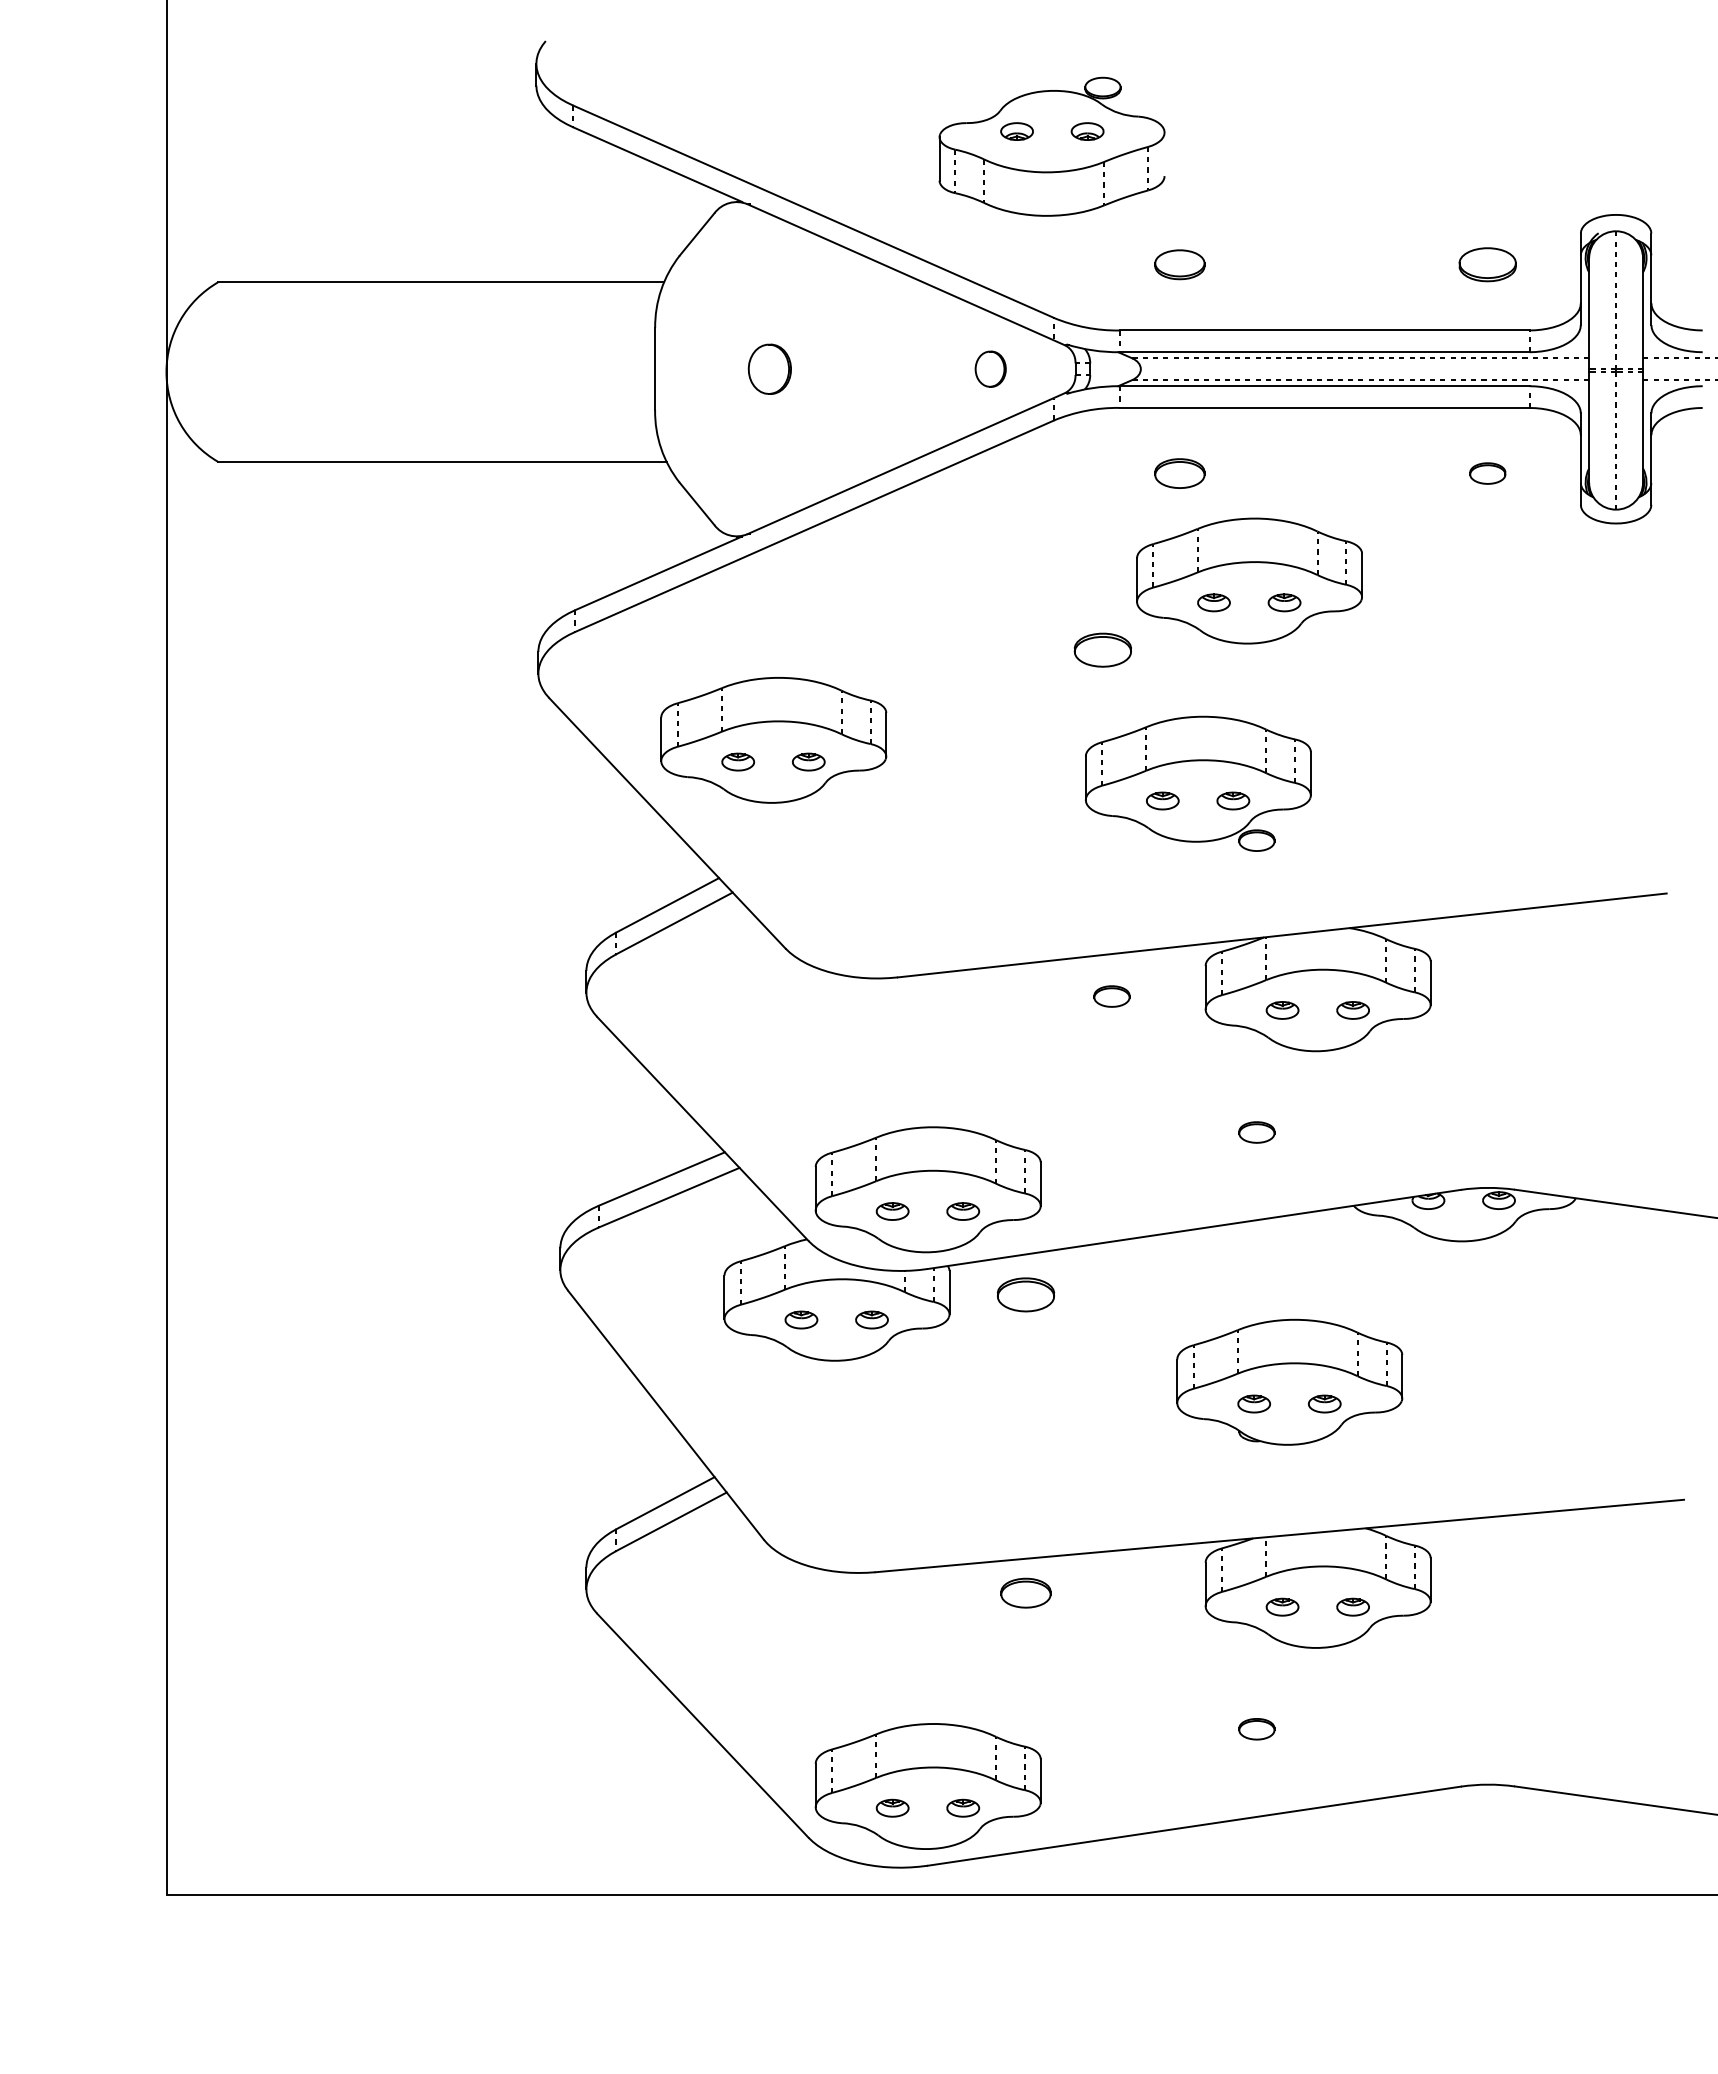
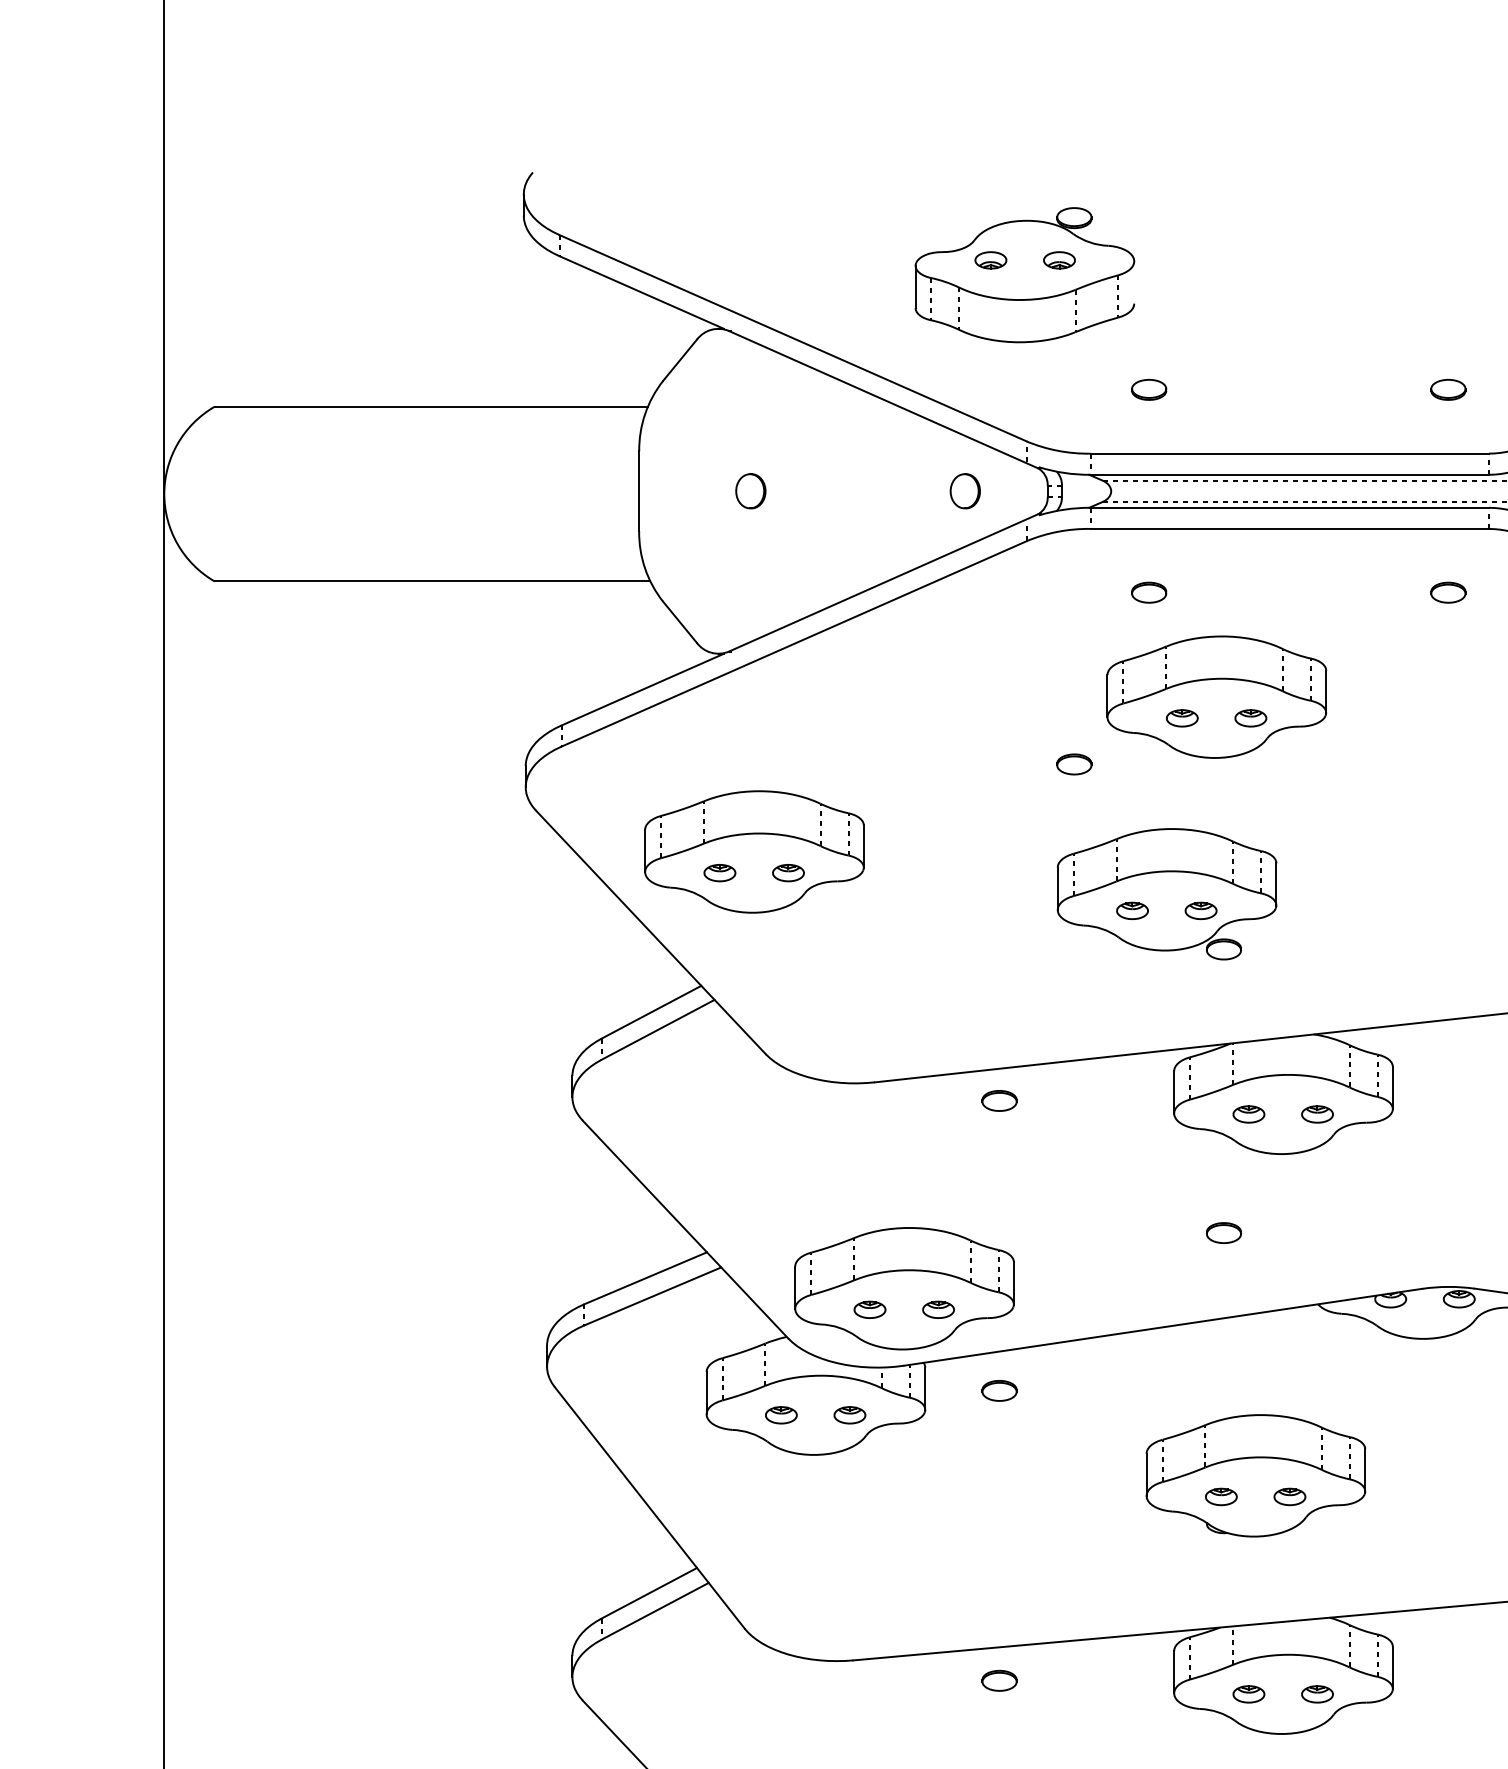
part: (1179, 264) -> (1148, 389), size x0.71
part: (1487, 264) -> (1448, 389), size x0.62
part: (770, 368) -> (751, 490), size x0.71
part: (1179, 473) -> (1148, 592), size x0.71
part: (1102, 650) -> (1073, 764), size x0.62
part: (1111, 996) -> (999, 1100), moved
part: (1025, 1294) -> (999, 1390), size x0.62
part: (1025, 1593) -> (999, 1681), size x0.71

